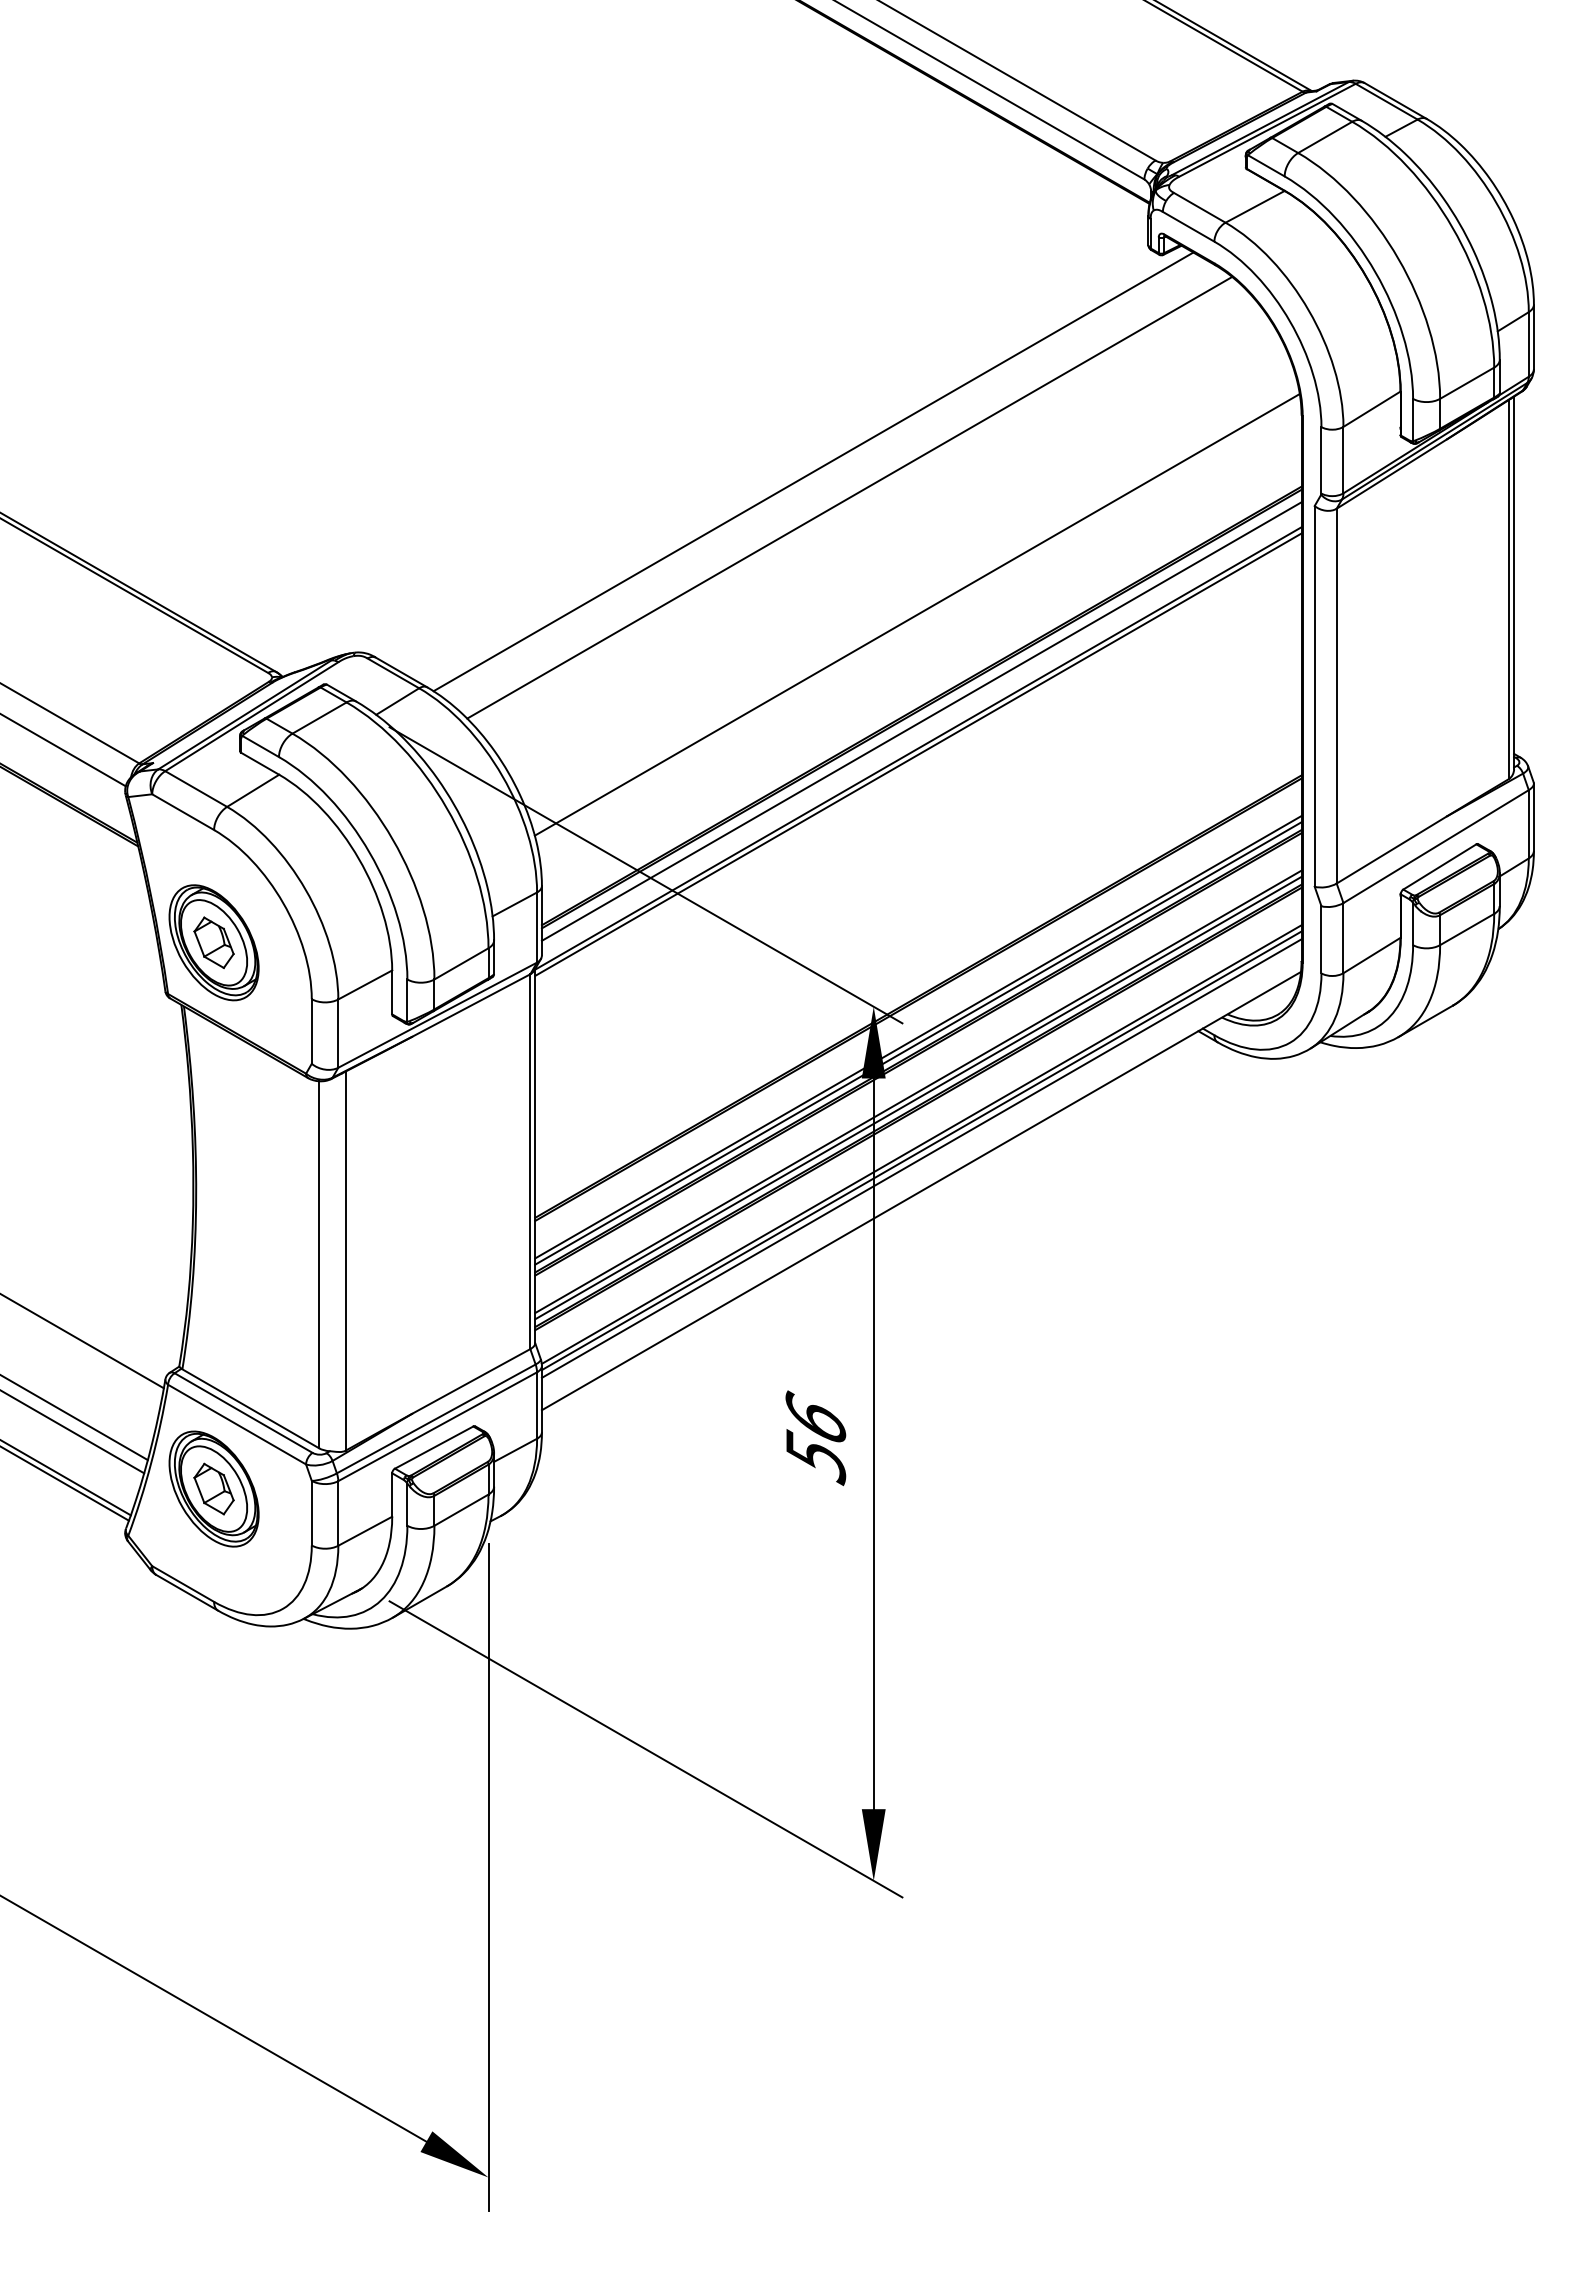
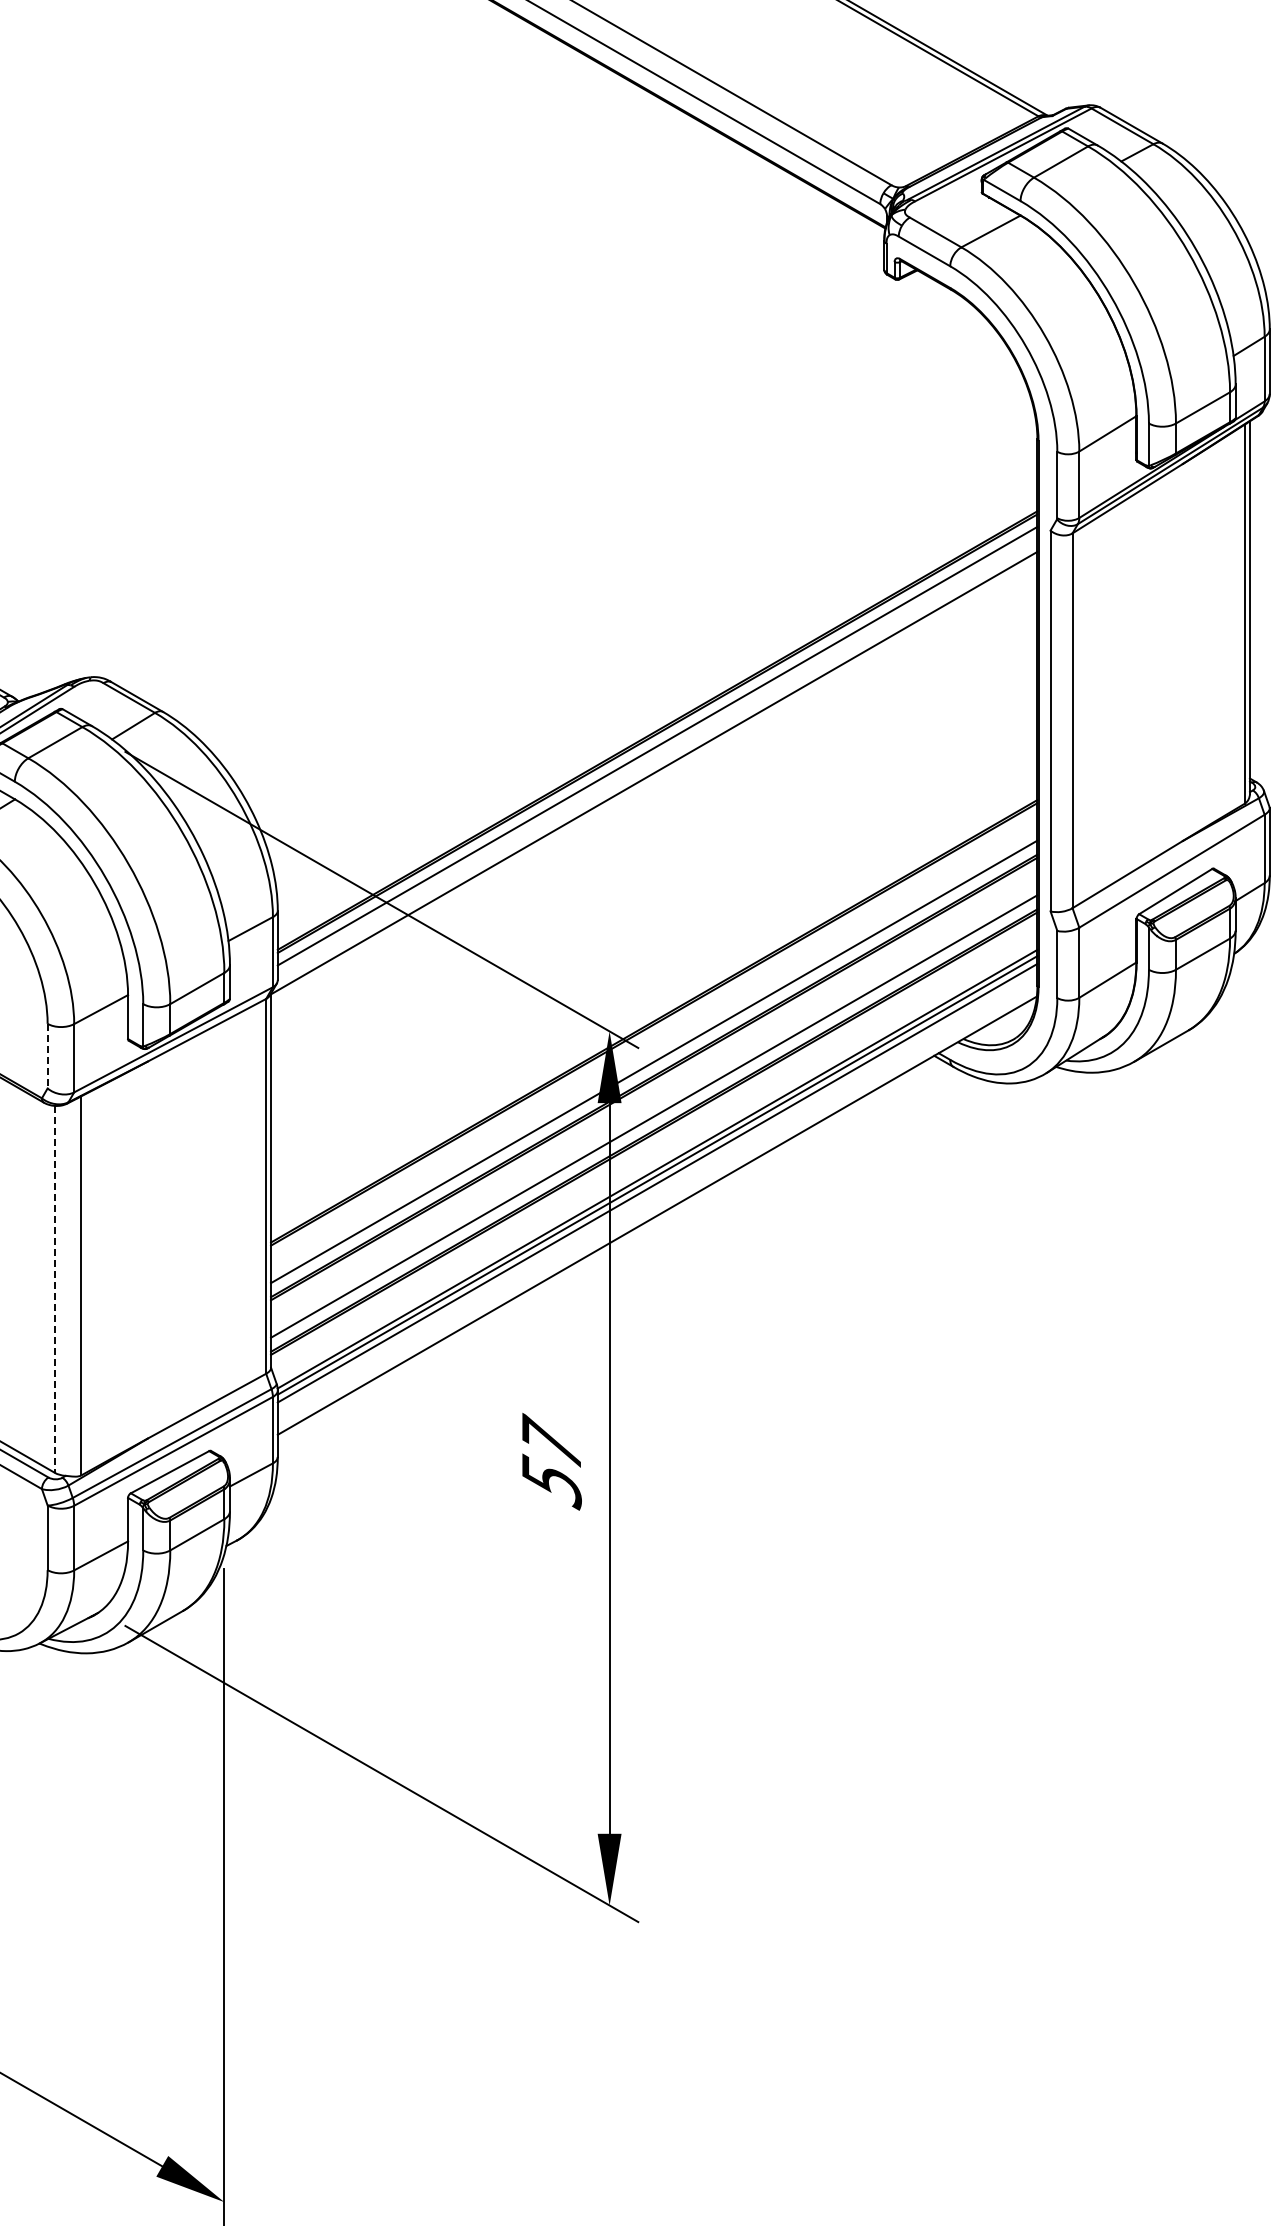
line: (813, 471) -> (549, 496), removed
line: (849, 497) -> (585, 522), removed
line: (916, 614) -> (652, 639), removed
line: (918, 754) -> (654, 779), removed
line: (311, 1032) -> (47, 1057), solid -> dashed
line: (918, 1043) -> (654, 1068), removed
line: (918, 1097) -> (654, 1122), removed
line: (319, 1265) -> (55, 1290), solid -> dashed
text: (815, 1415) -> (551, 1440), 56 -> 57

